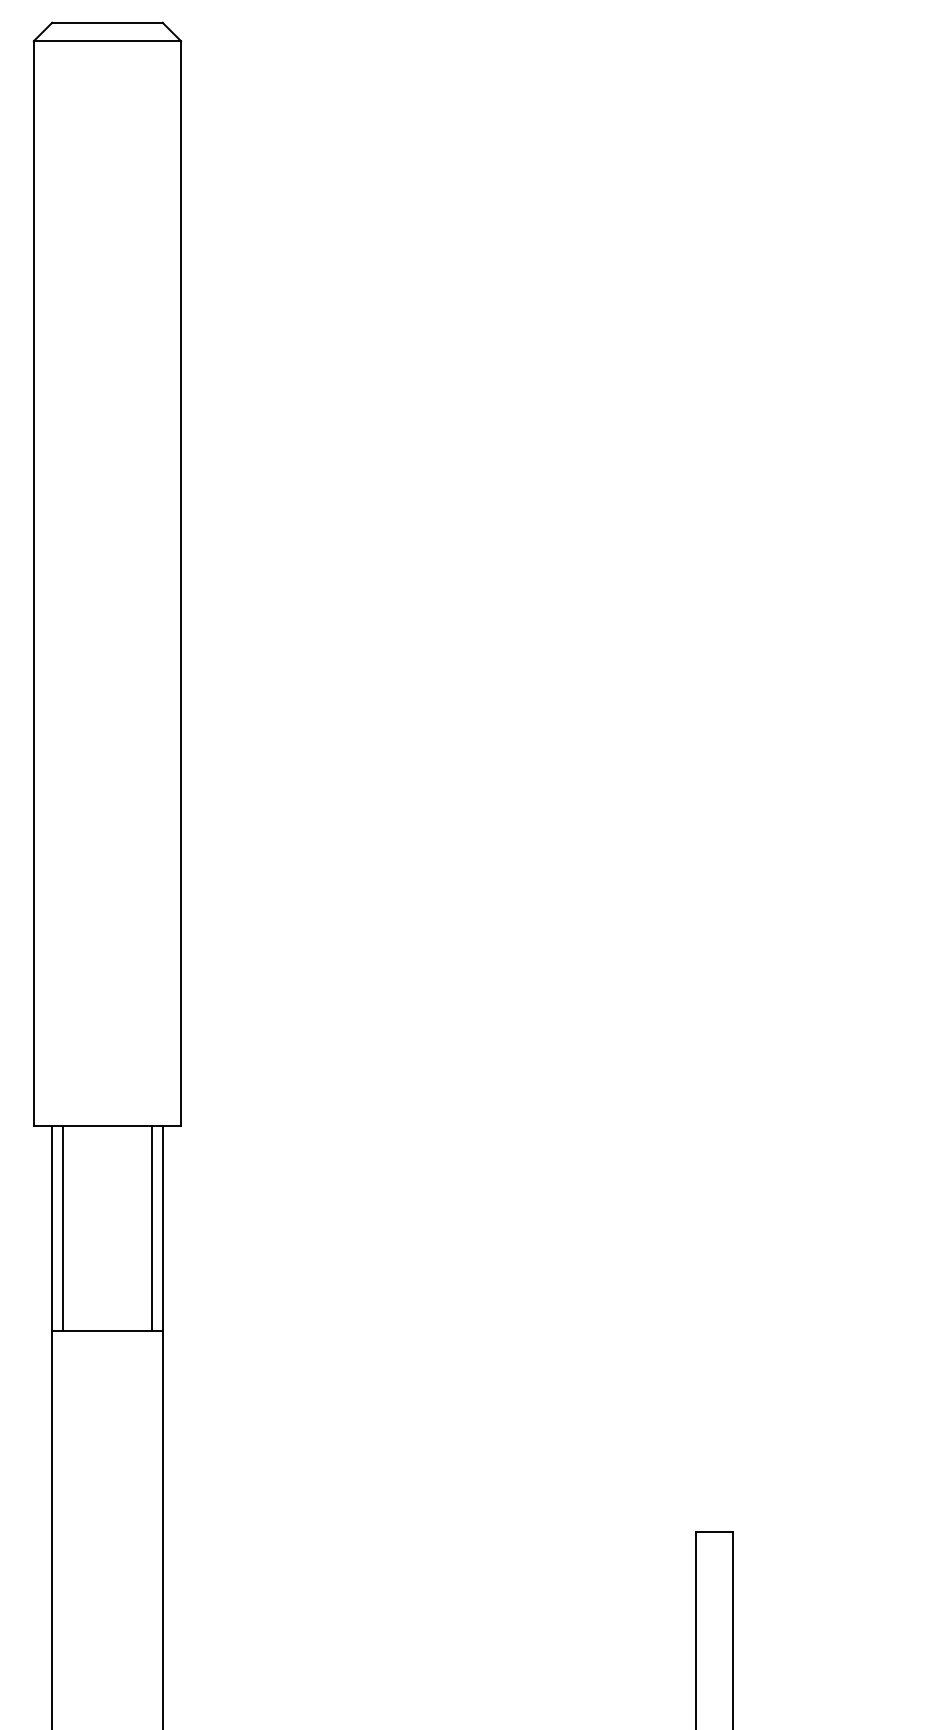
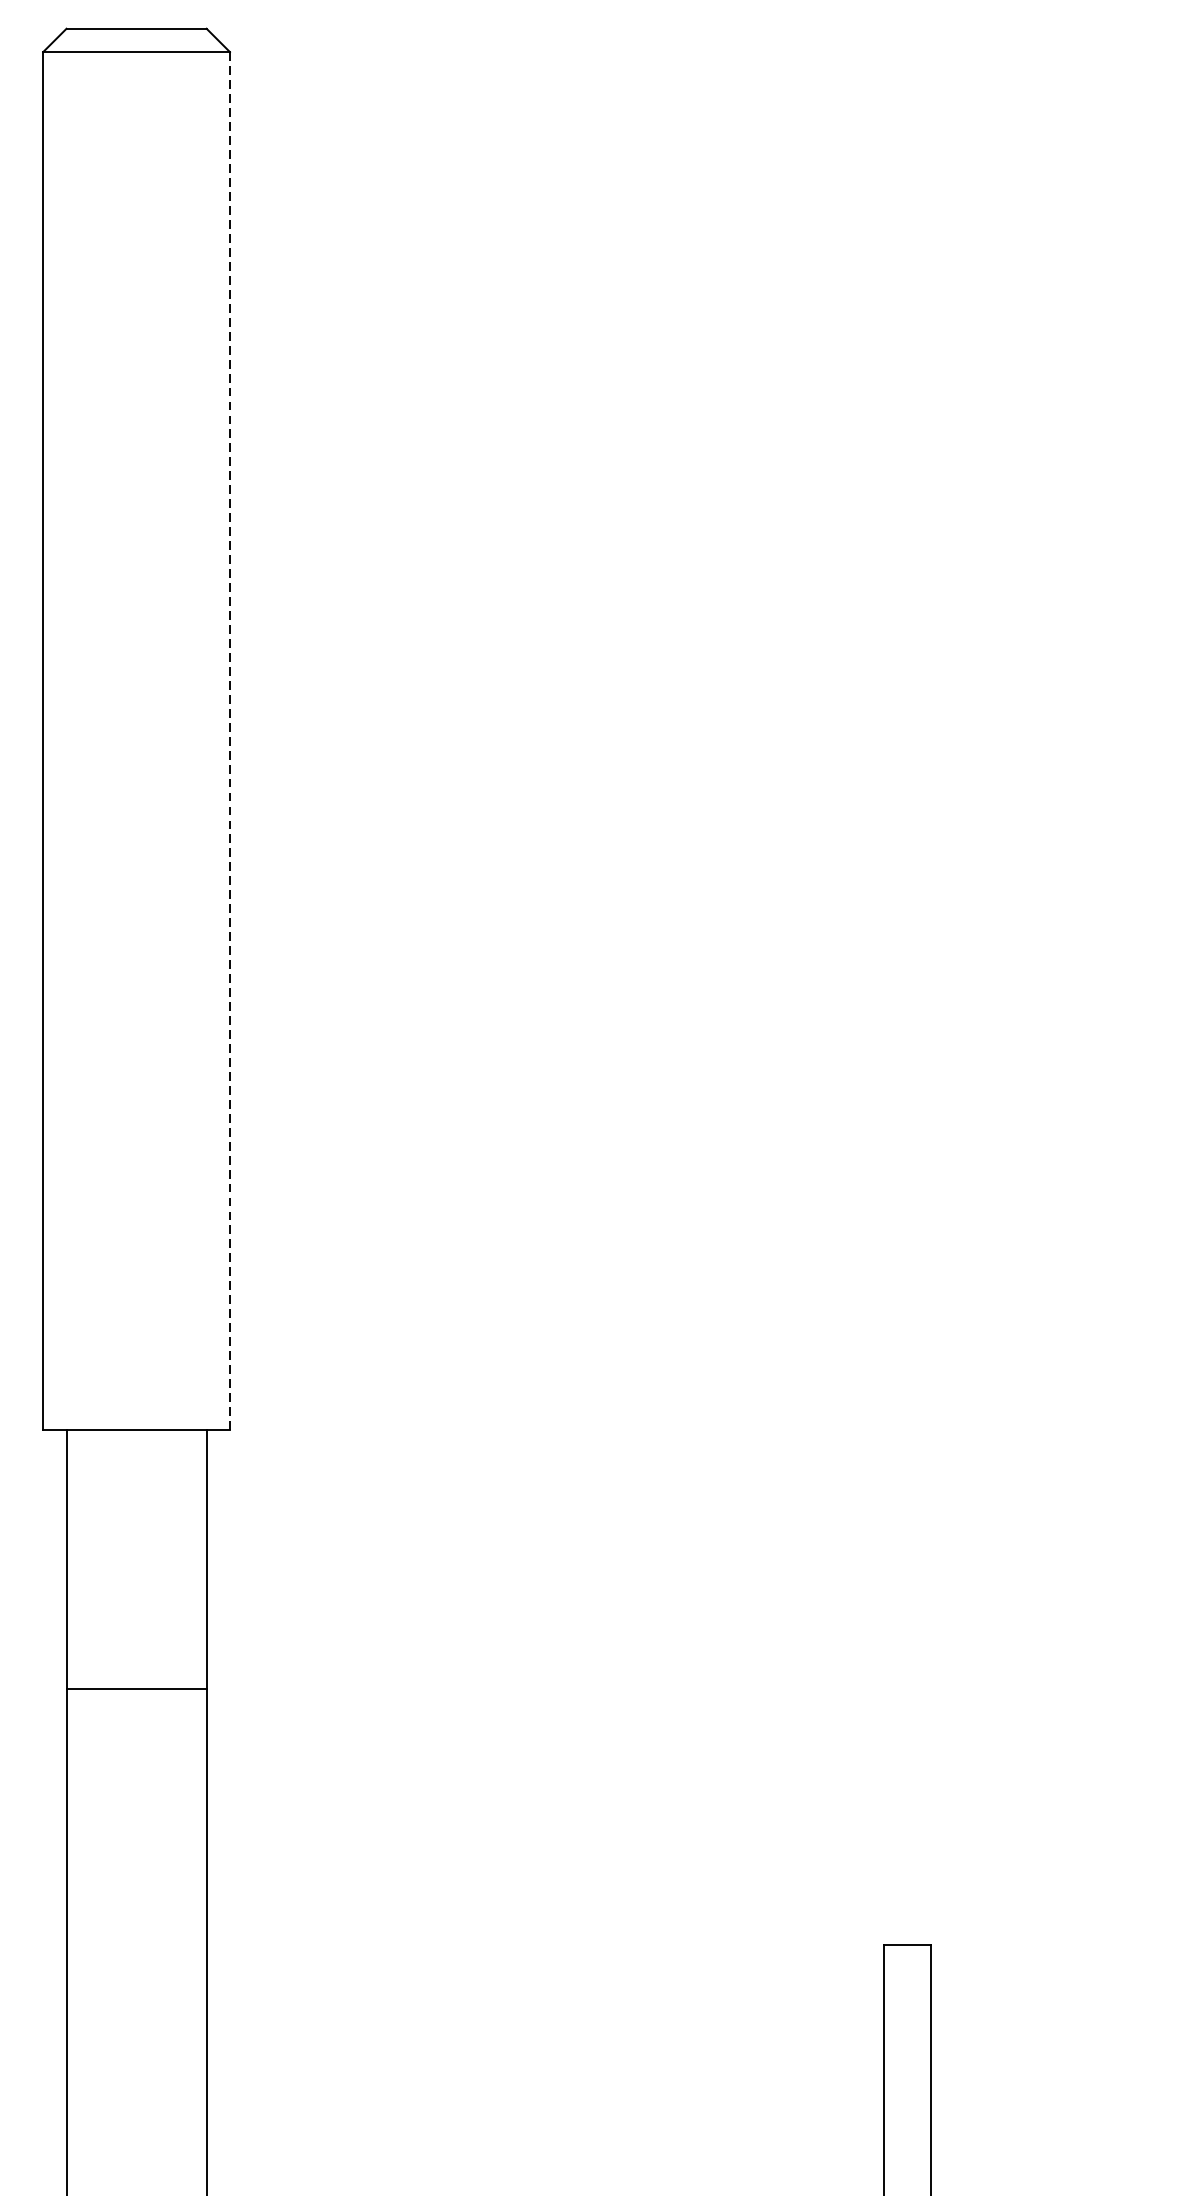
line: (181, 583) -> (230, 740), solid -> dashed
line: (63, 1228) -> (80, 1559), removed
line: (151, 1228) -> (192, 1559), removed

